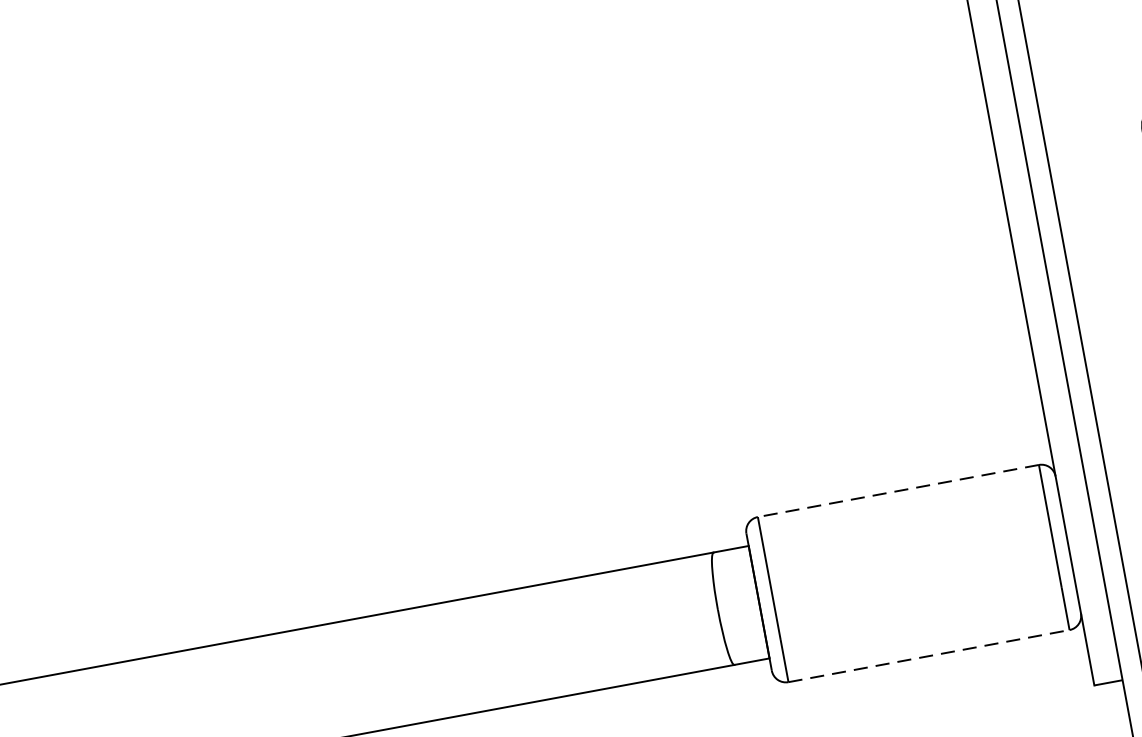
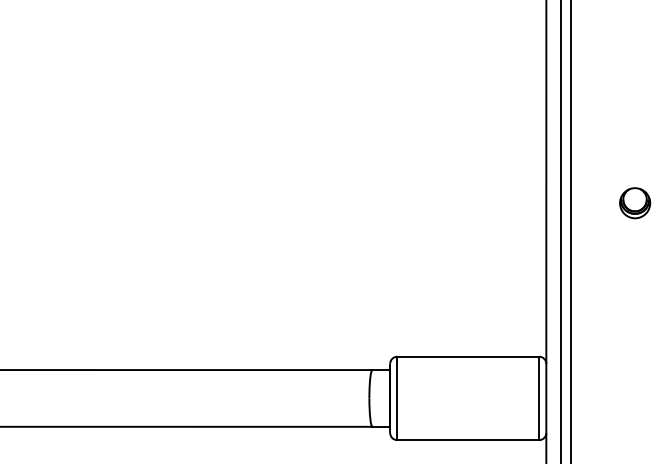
line: (898, 490) -> (468, 356), dashed -> solid
line: (929, 656) -> (468, 440), dashed -> solid

